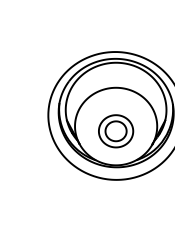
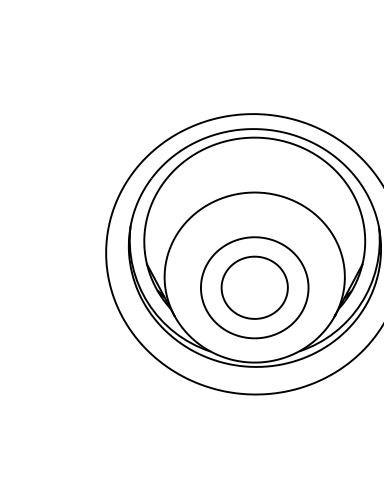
part: (115, 131) -> (253, 288), size x1.43

